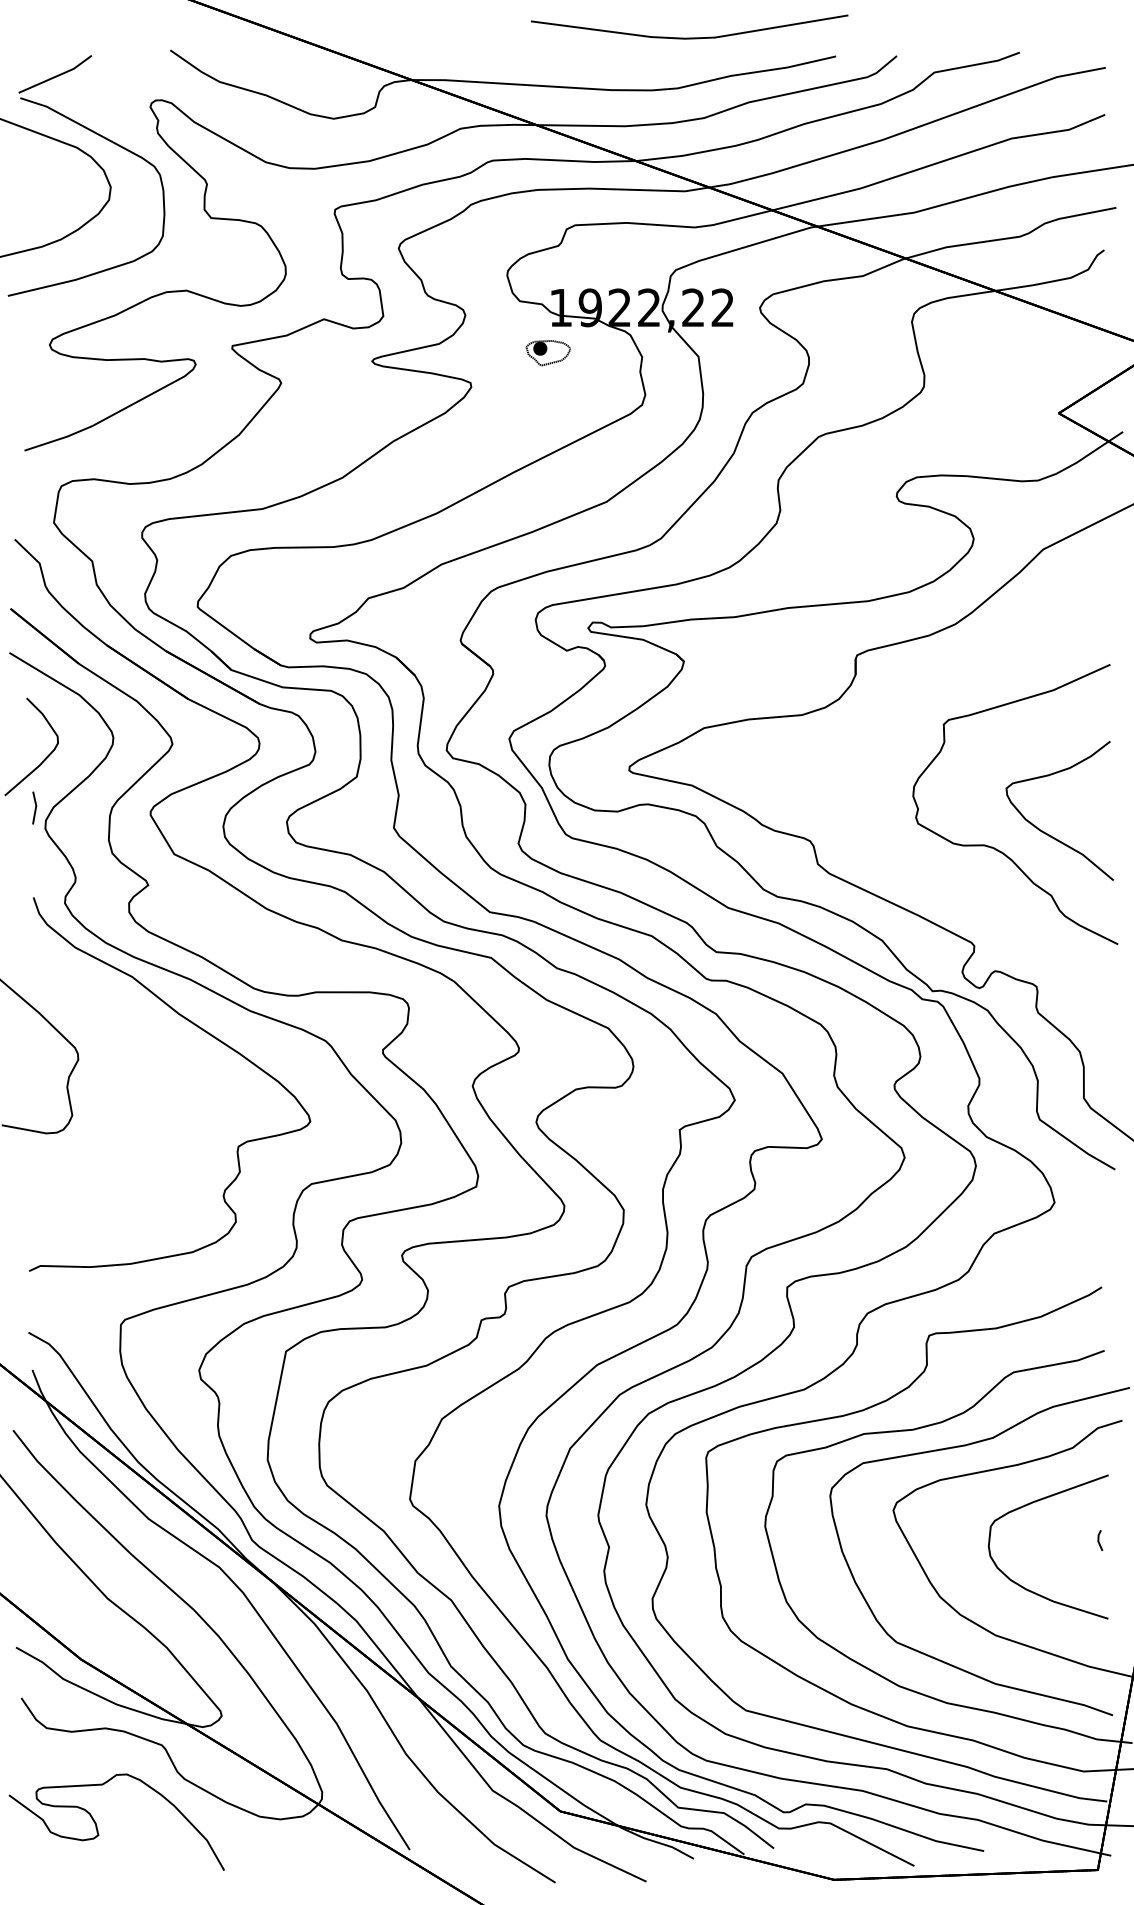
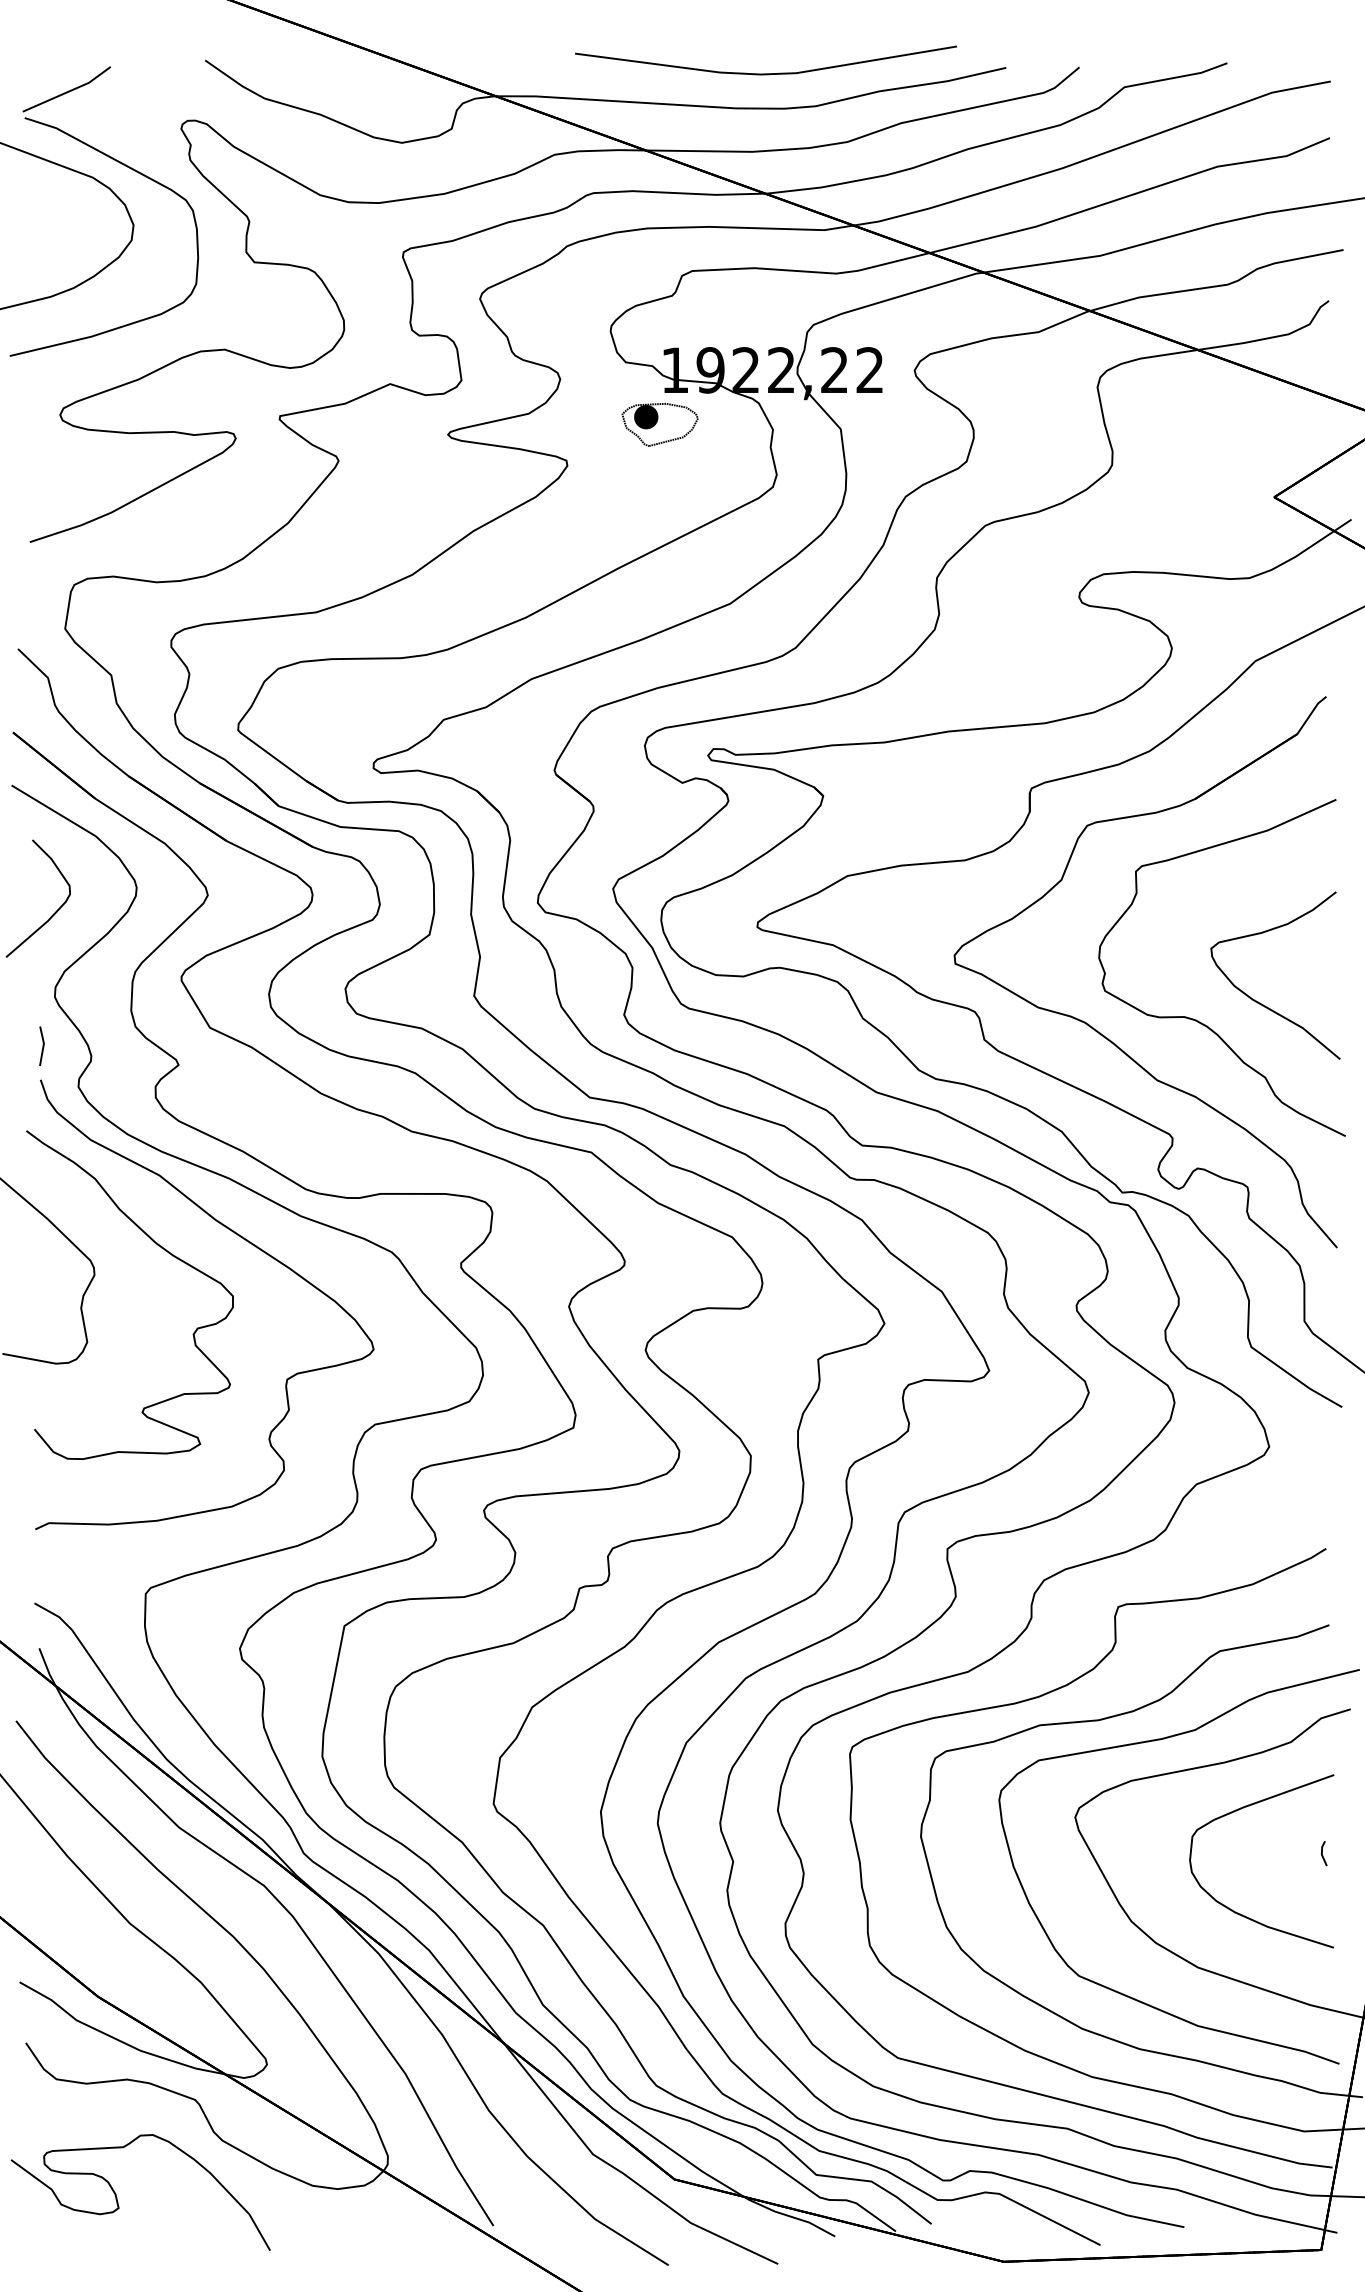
line: (689, 37) -> (765, 73), moved
part: (547, 352) -> (659, 424), size x1.43
line: (35, 807) -> (42, 1045), moved
part: (914, 858) -> (1100, 1032), added
curve: (133, 1037) -> (161, 1248), added

